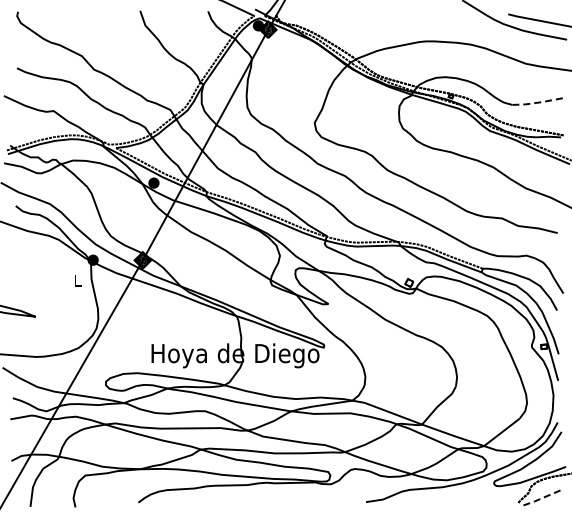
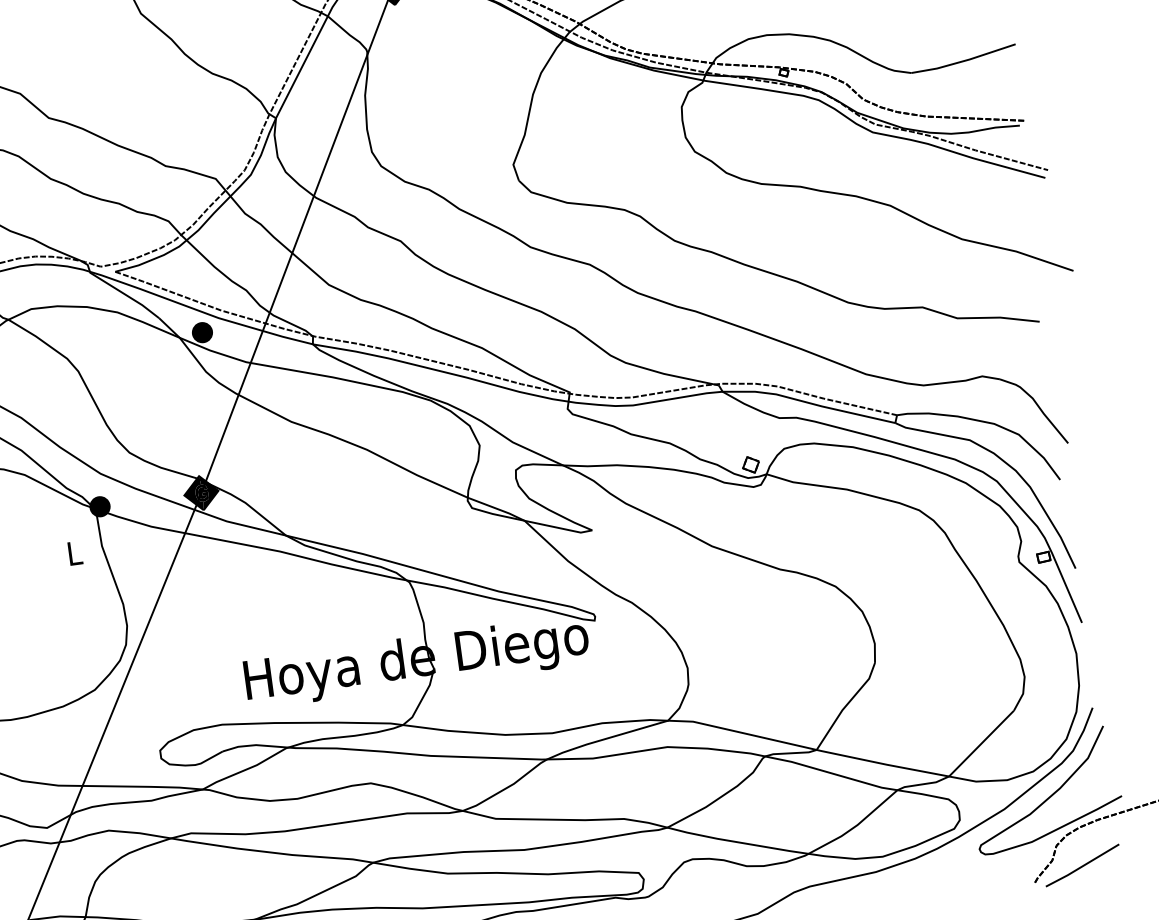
line: (538, 102) -> (963, 60), dashed -> solid
line: (542, 498) -> (1082, 867), dashed -> solid

